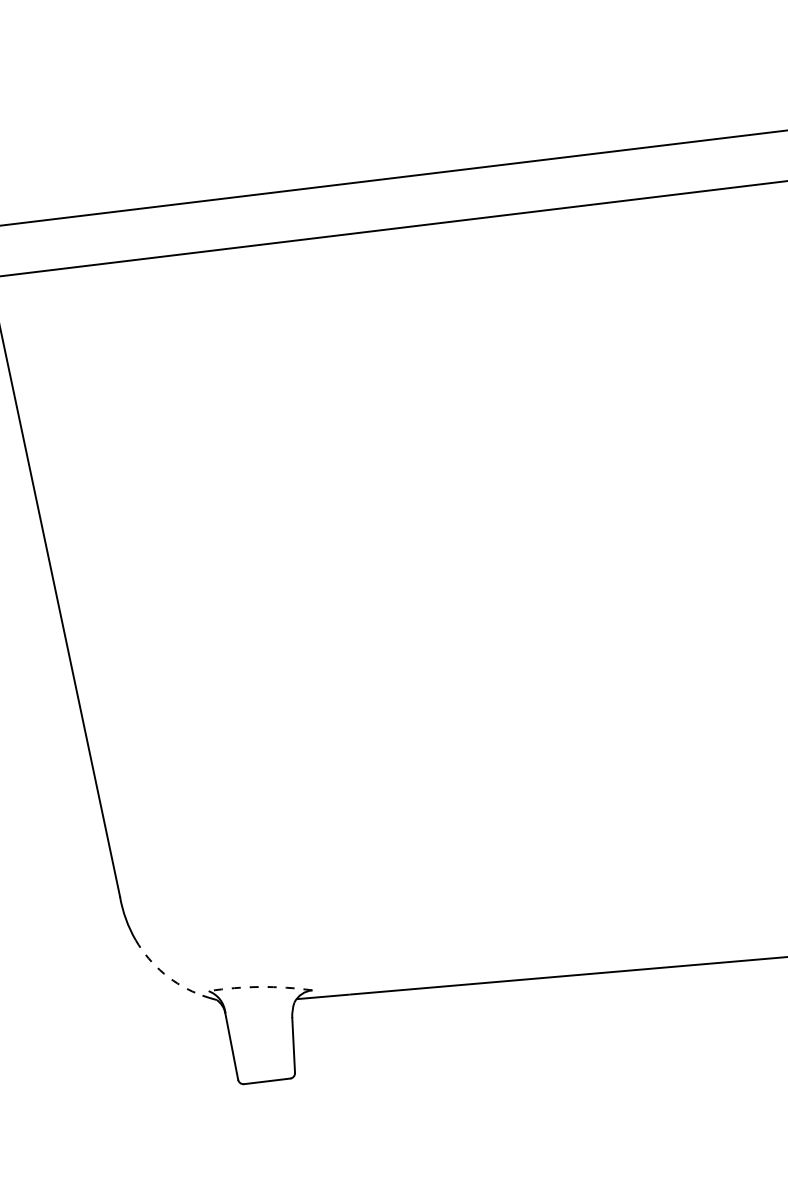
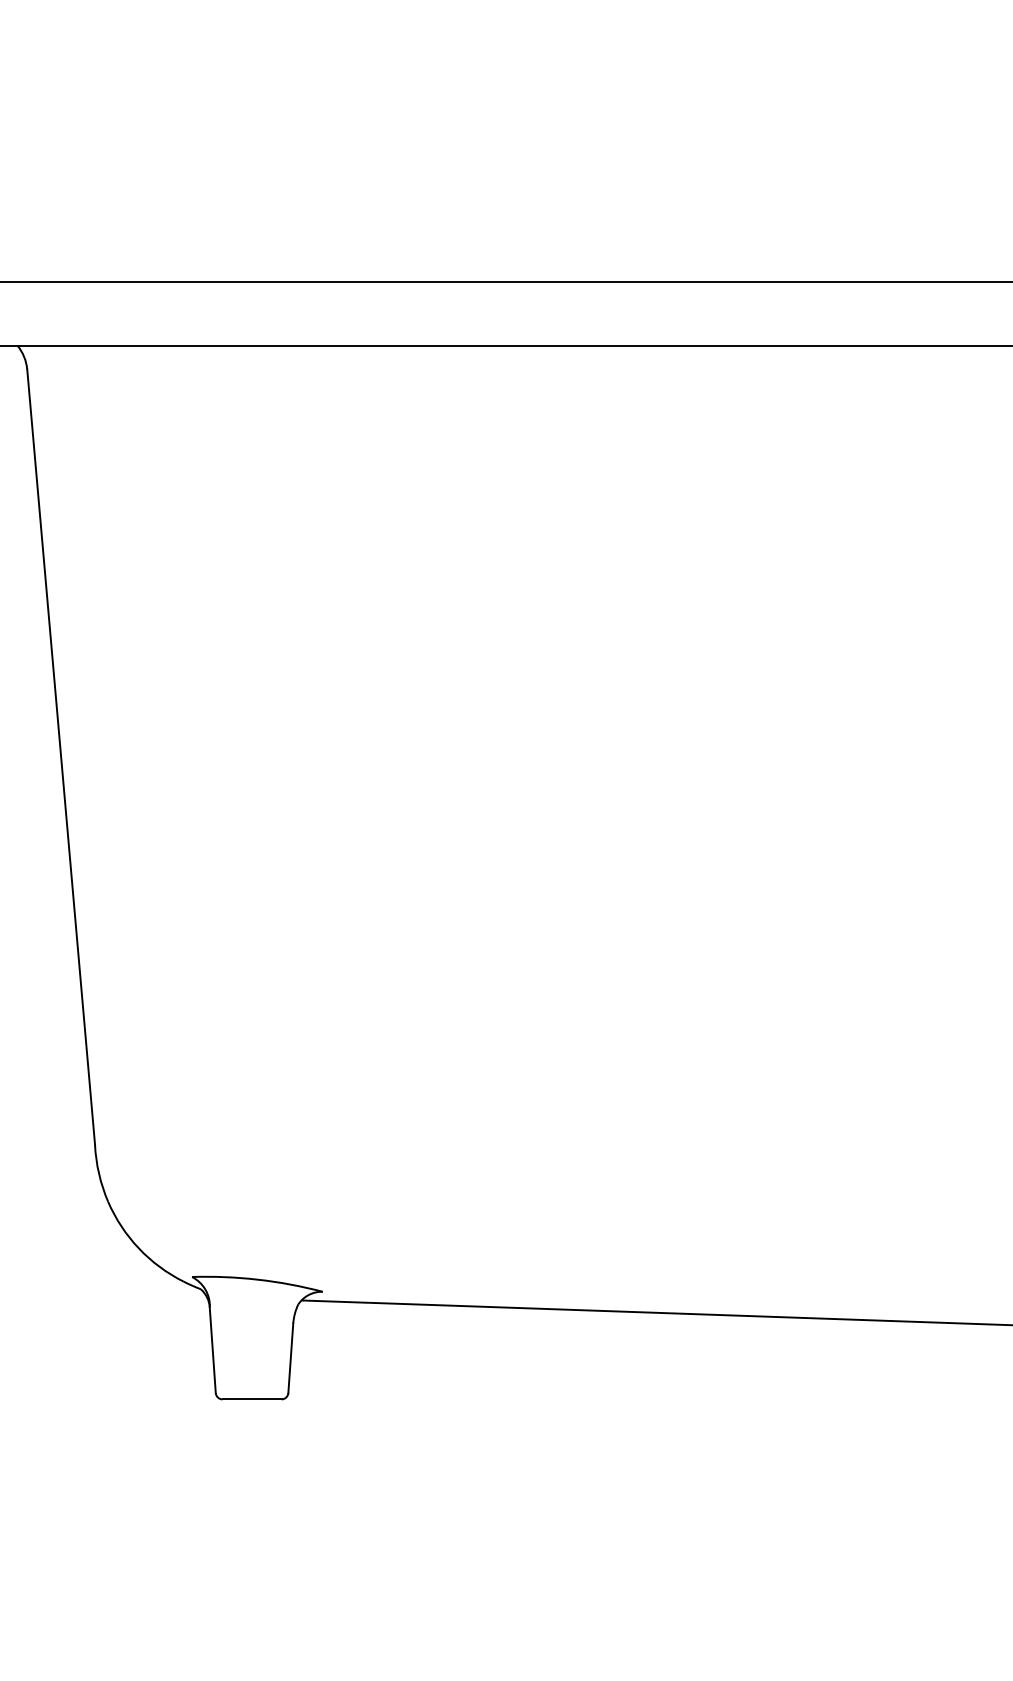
arc: (163, 973) -> (138, 1248), dashed -> solid
arc: (260, 986) -> (257, 1279), dashed -> solid

